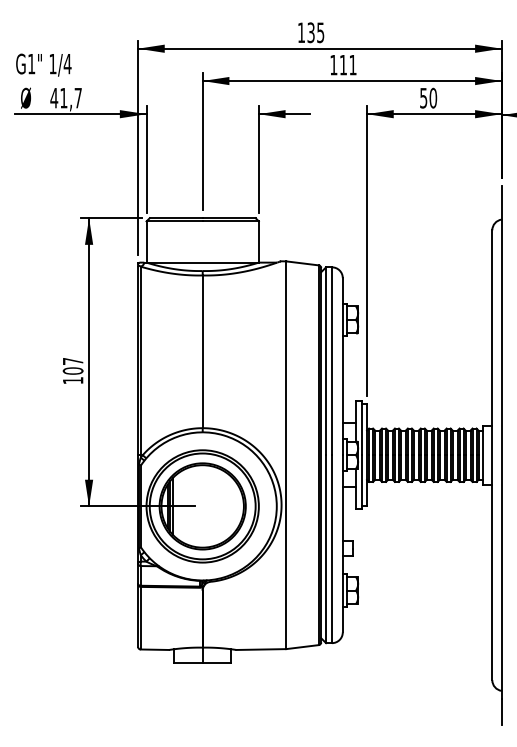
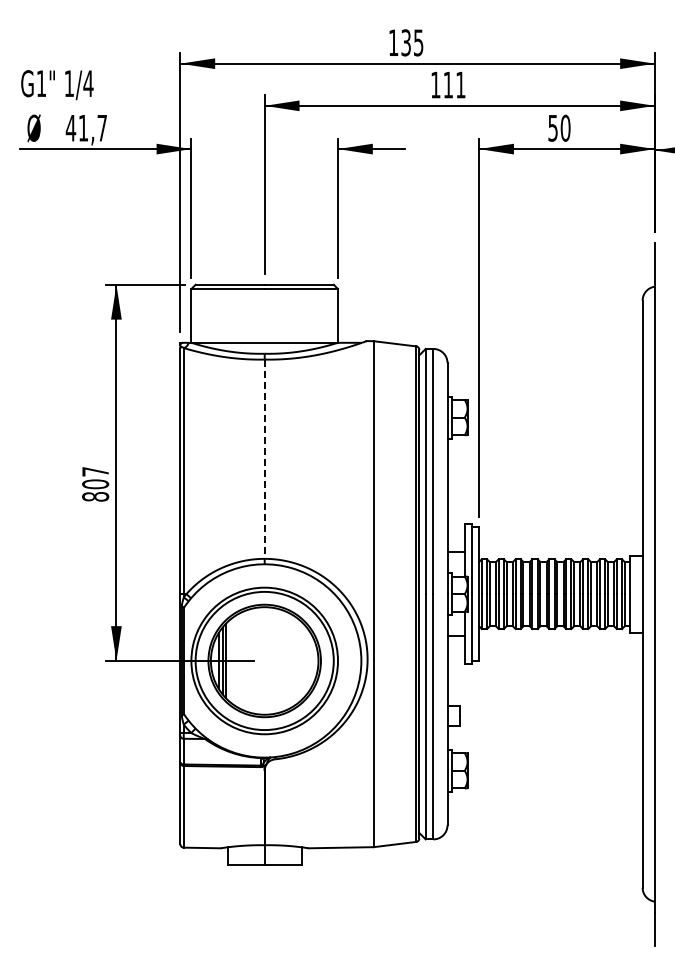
line: (202, 352) -> (264, 459), solid -> dashed
text: (73, 380) -> (95, 496), 107 -> 807

